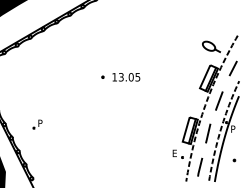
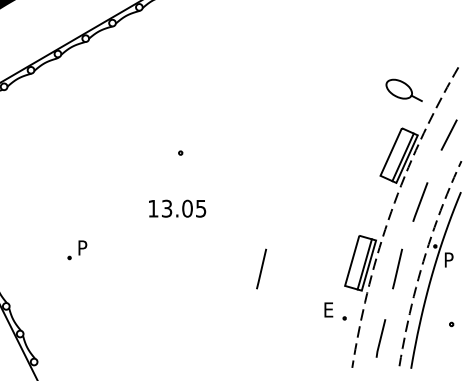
text: (126, 77) -> (177, 209), moved
part: (37, 124) -> (76, 250), moved
line: (142, 133) -> (262, 268), added

